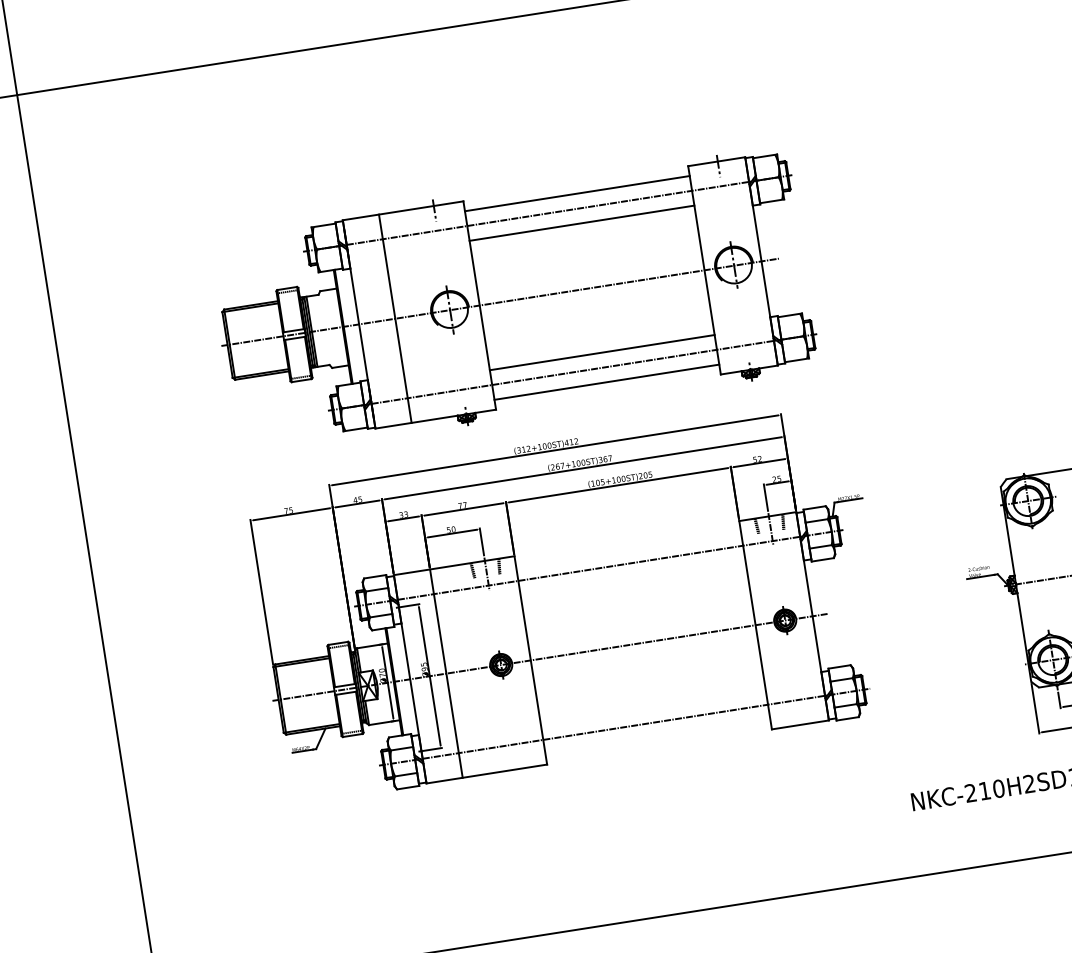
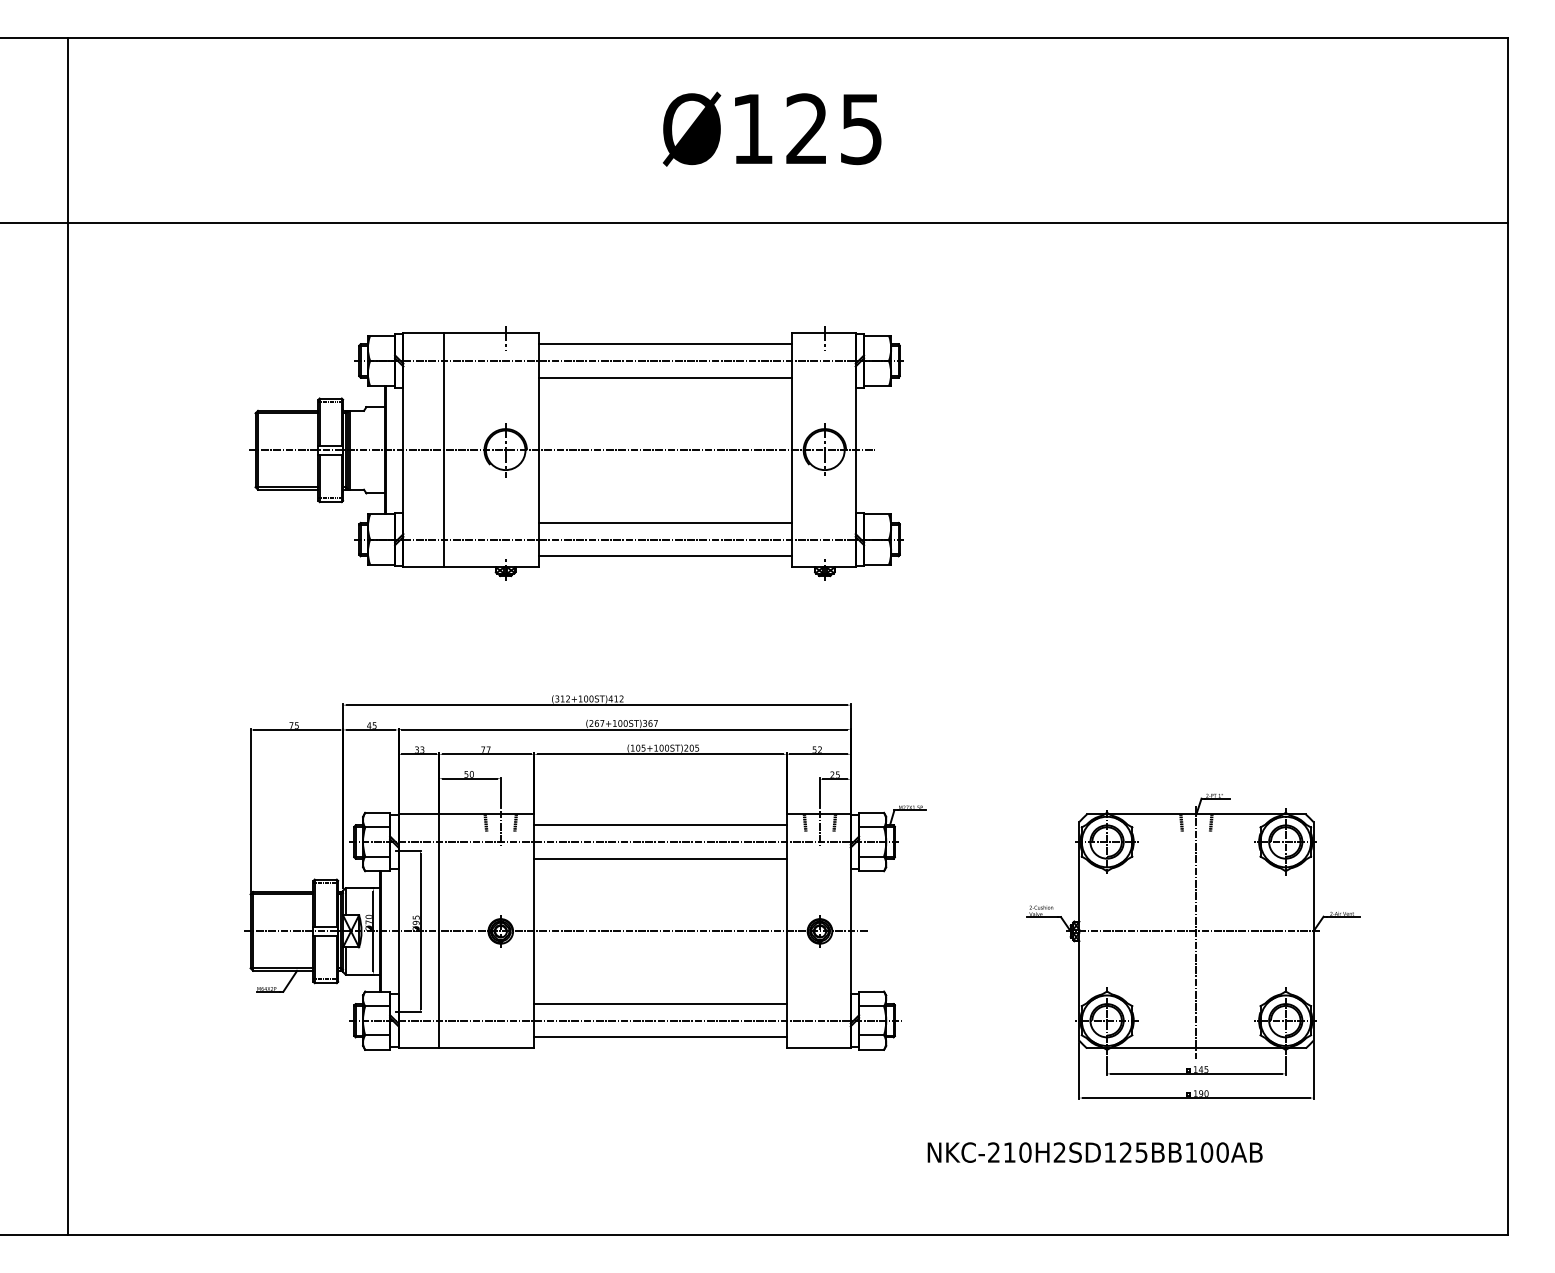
part: (513, 303) -> (576, 453), moved
line: (628, 548) -> (660, 825), added
line: (633, 577) -> (660, 858), added
line: (653, 707) -> (660, 1004), added
line: (658, 737) -> (660, 1037), added

